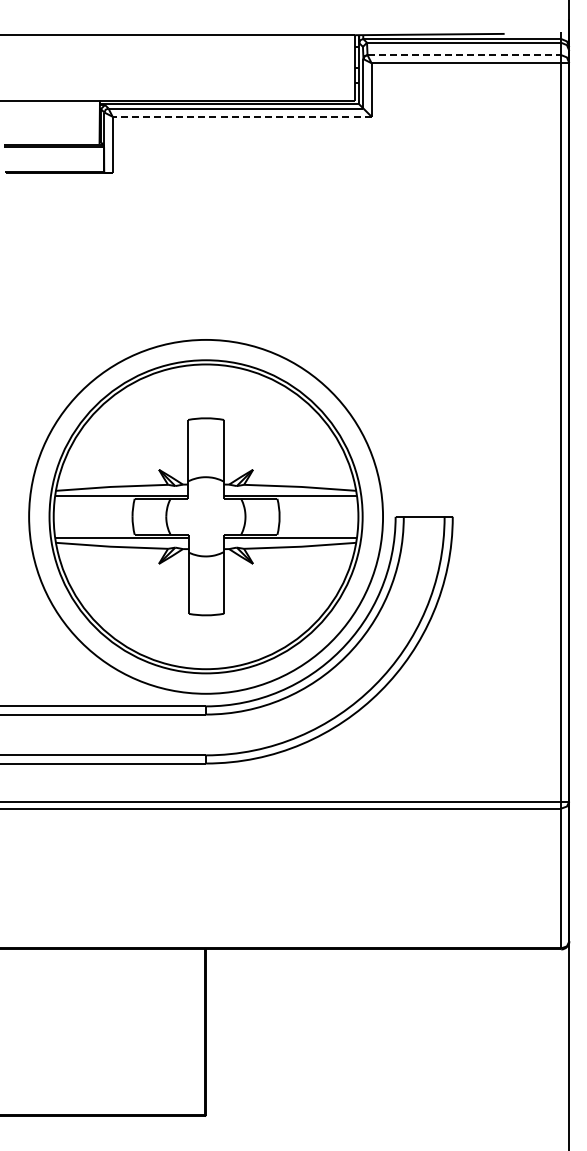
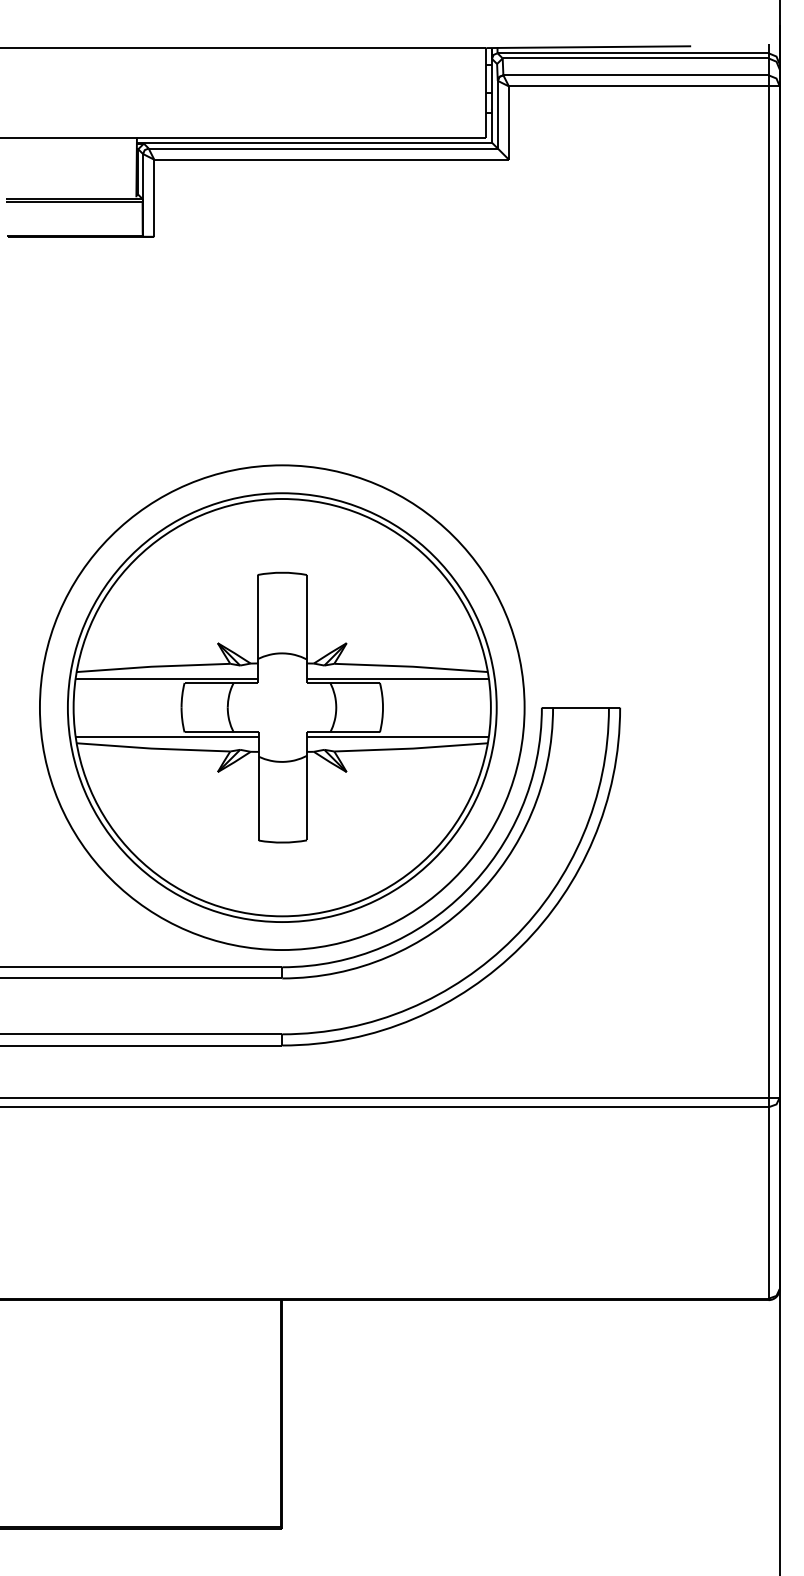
line: (464, 55) -> (636, 75), dashed -> solid
line: (241, 116) -> (330, 159), dashed -> solid

